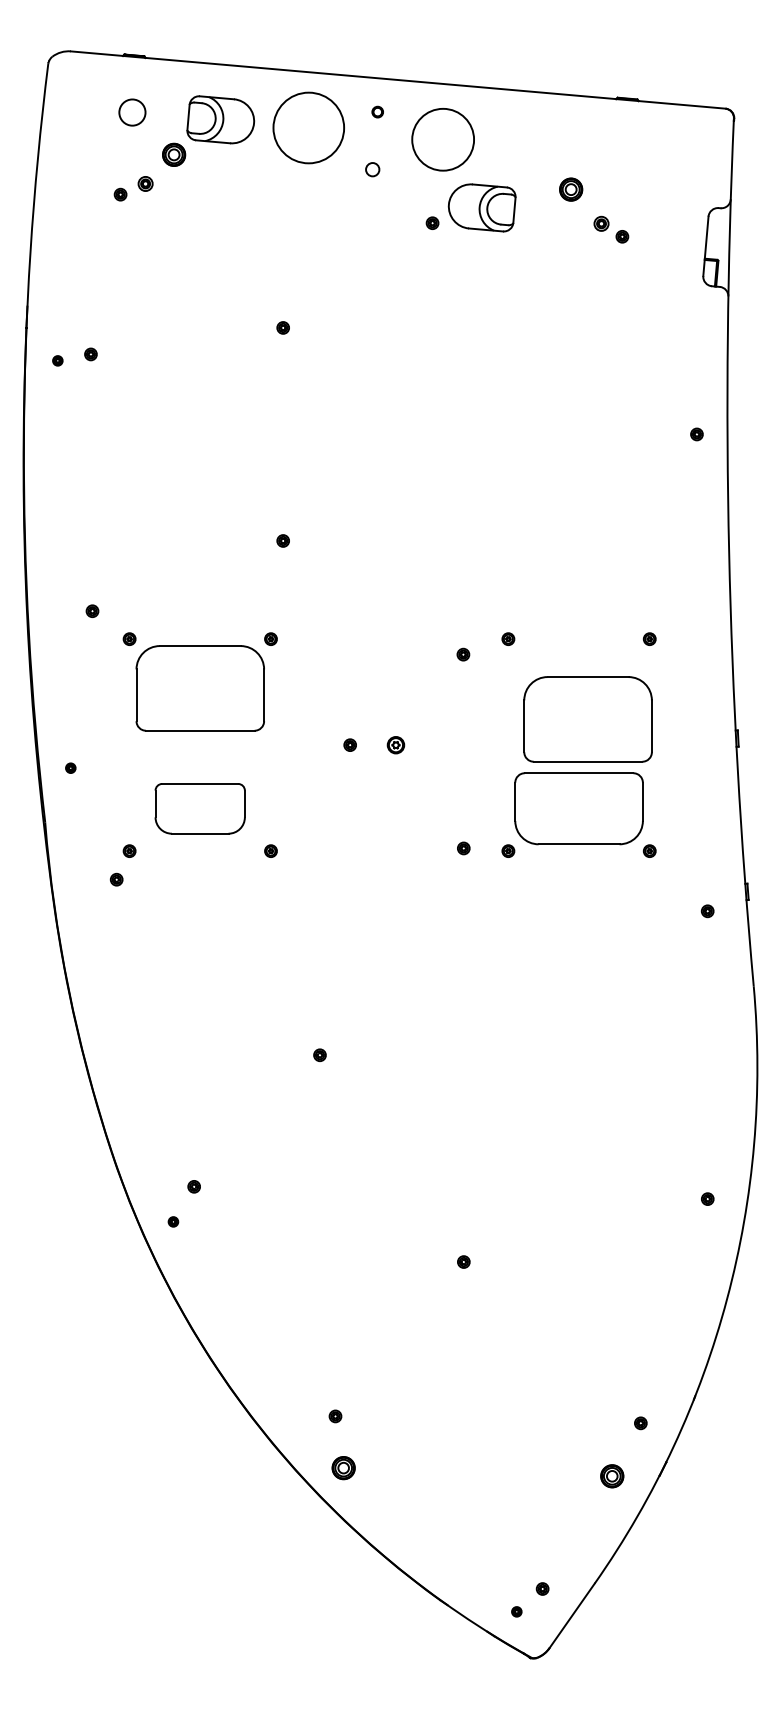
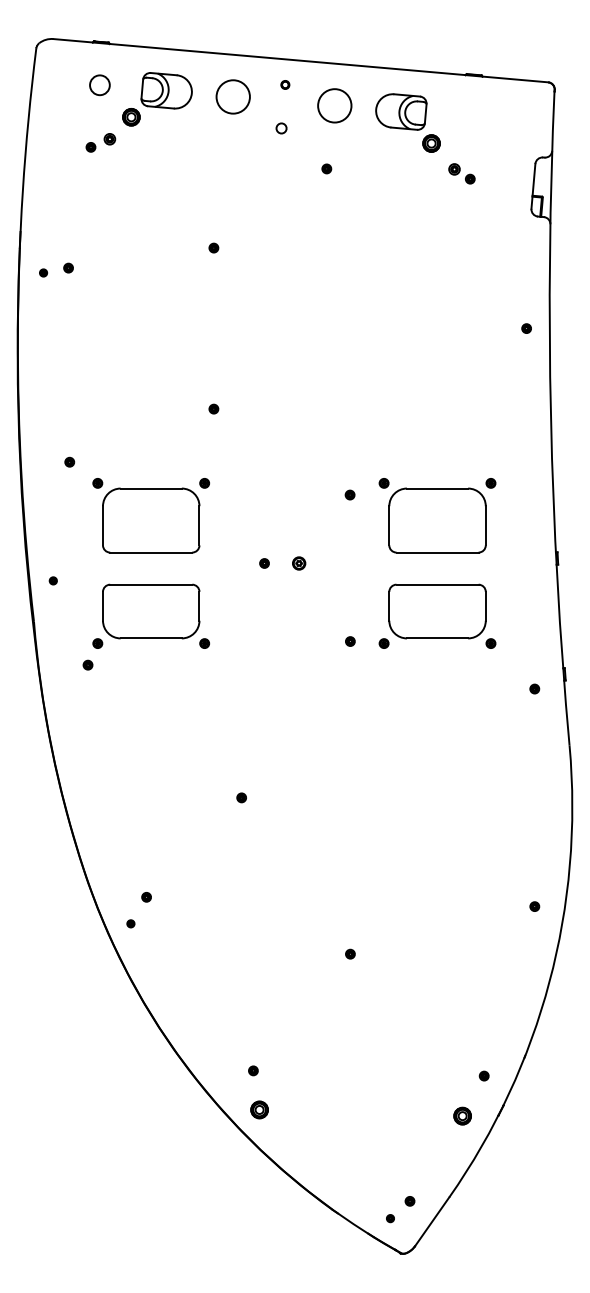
circle: (308, 127) -> (233, 96), size x0.62
circle: (443, 139) -> (335, 105), size x0.71
part: (481, 207) -> (400, 111), moved
part: (587, 719) -> (437, 520), moved
part: (199, 808) -> (150, 611), size x1.43

